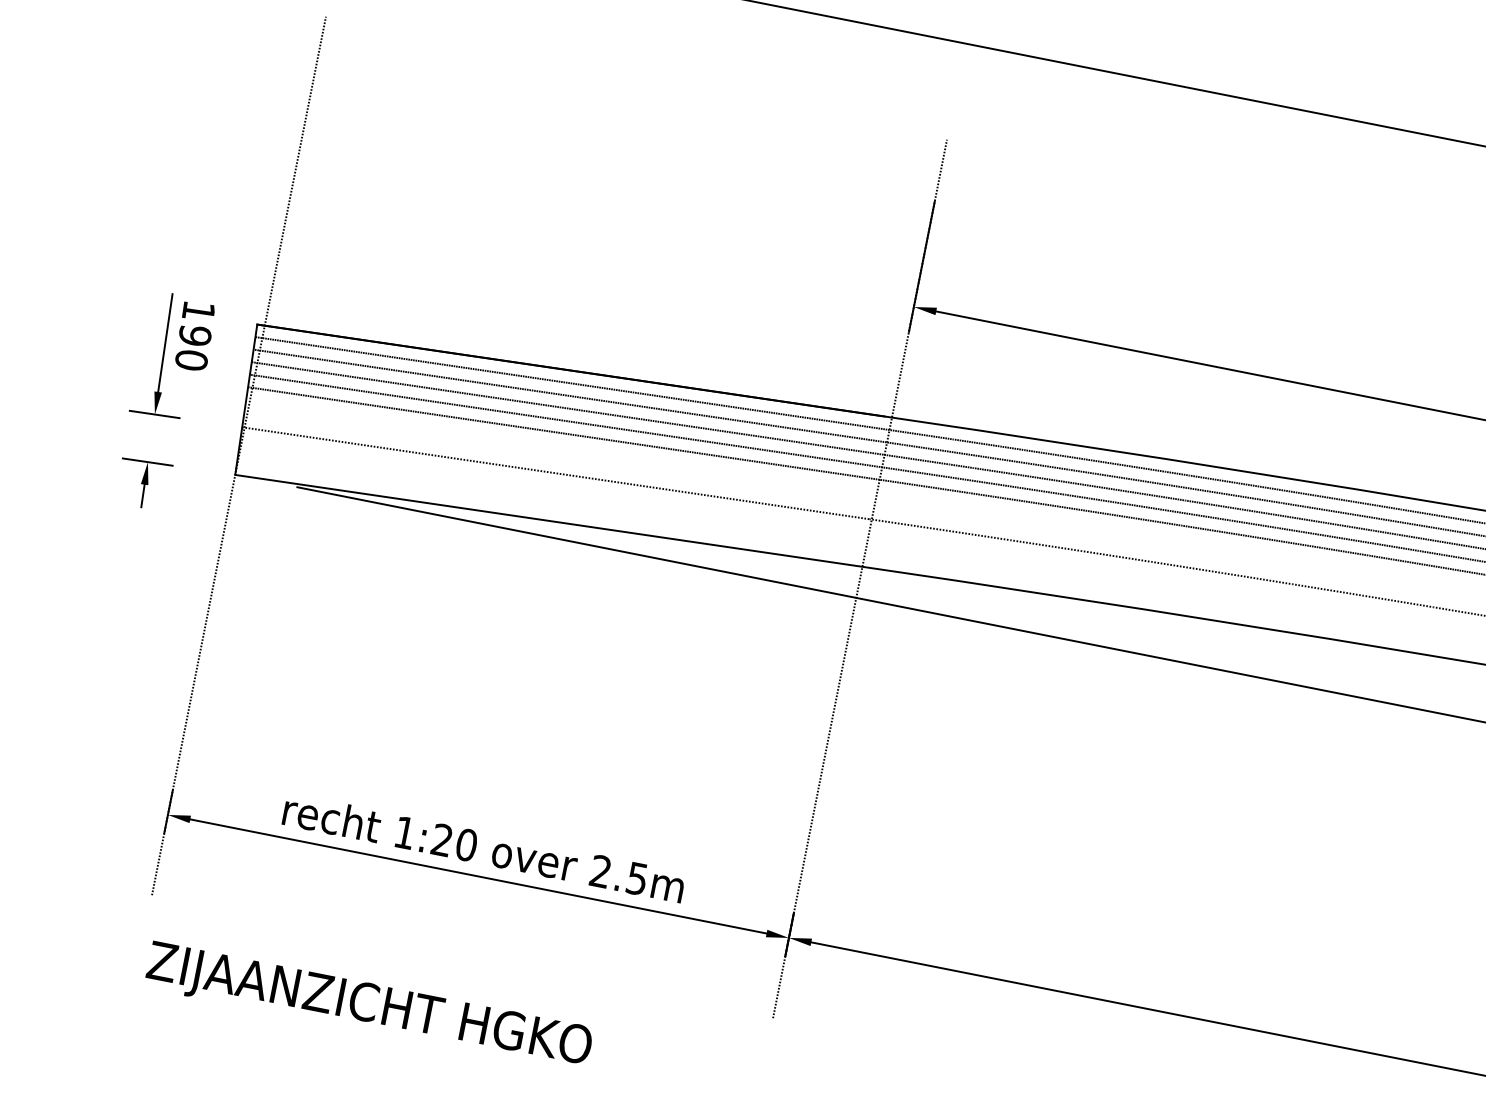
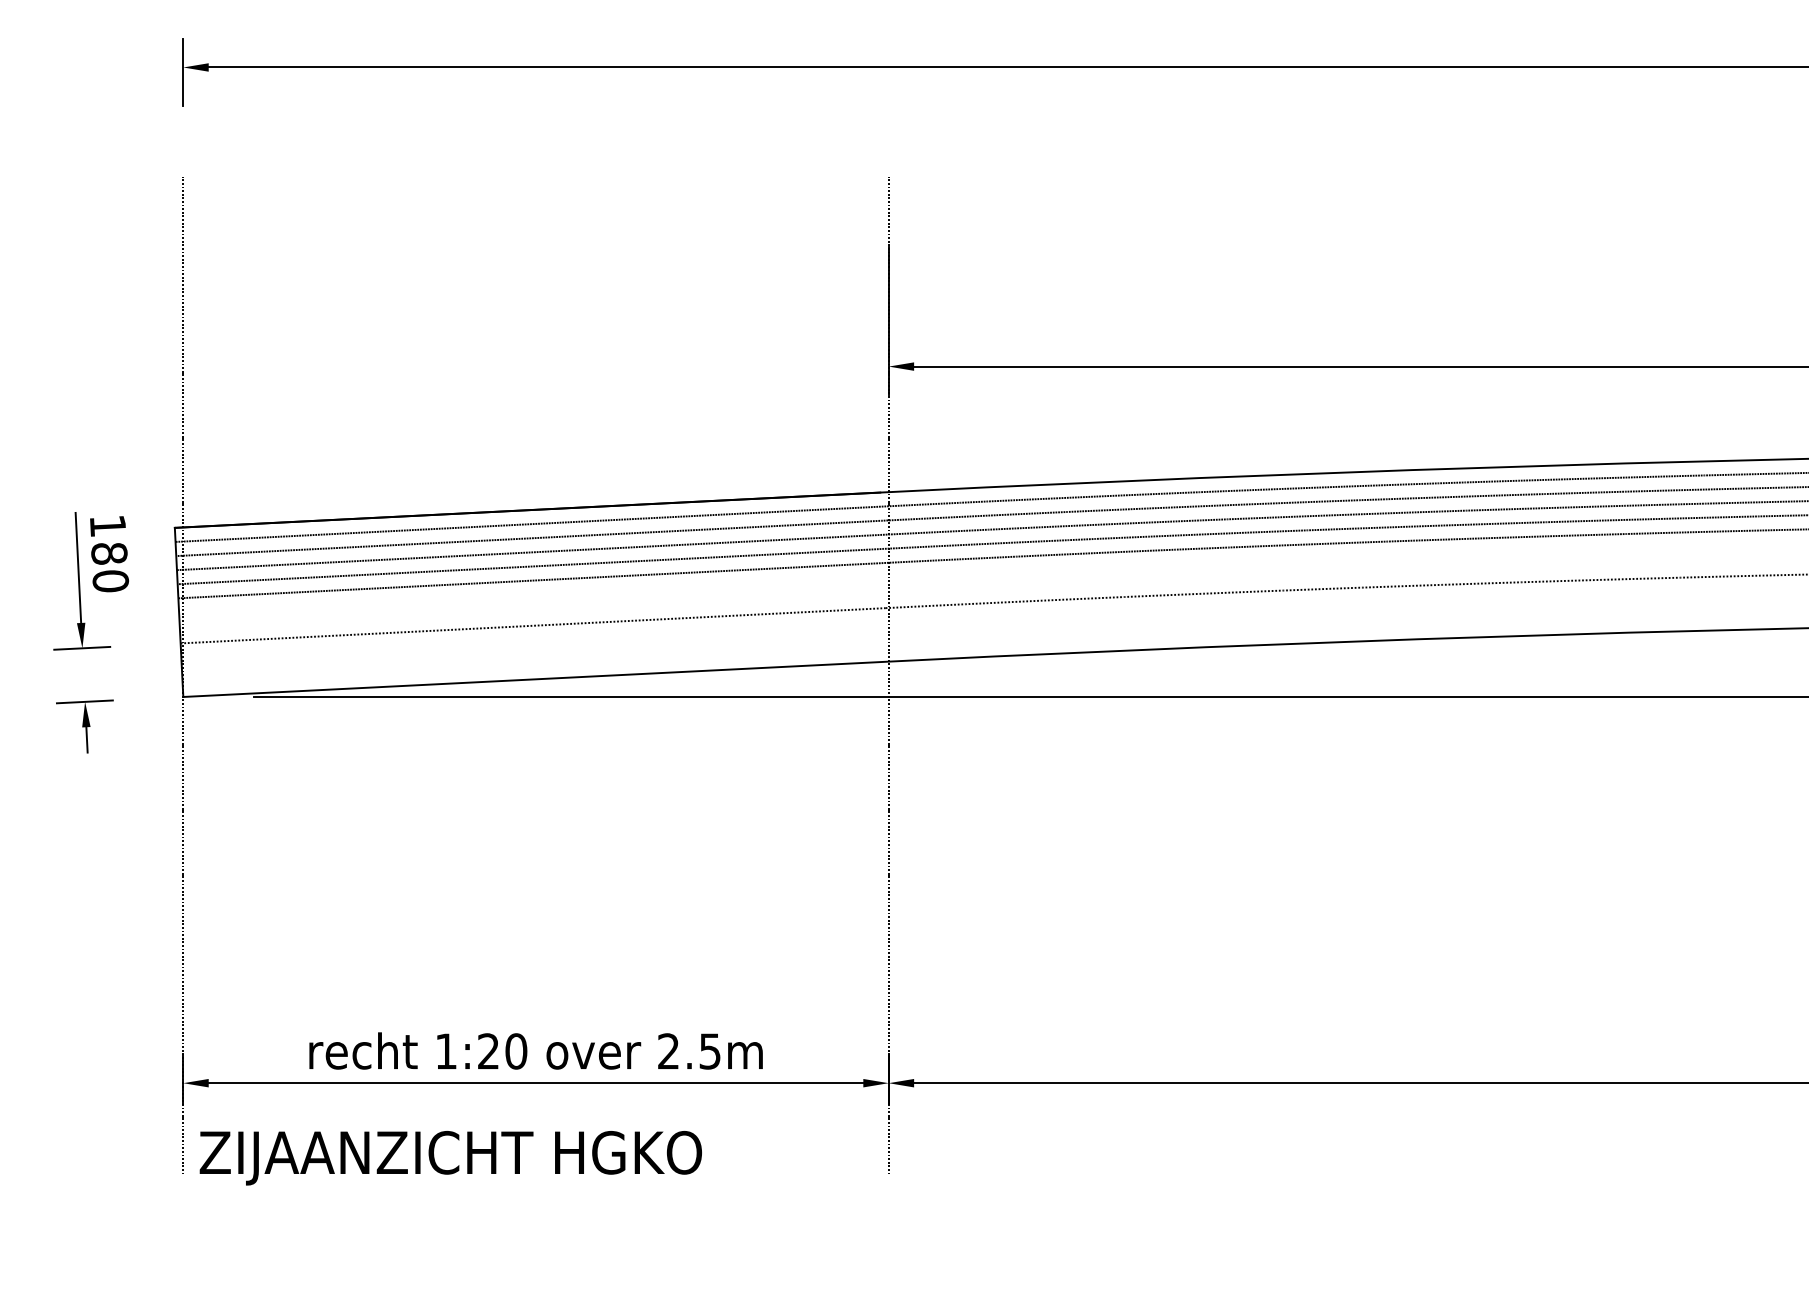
text: (195, 335) -> (109, 553), 190 -> 180
text: (368, 1007) -> (450, 1158), moved

